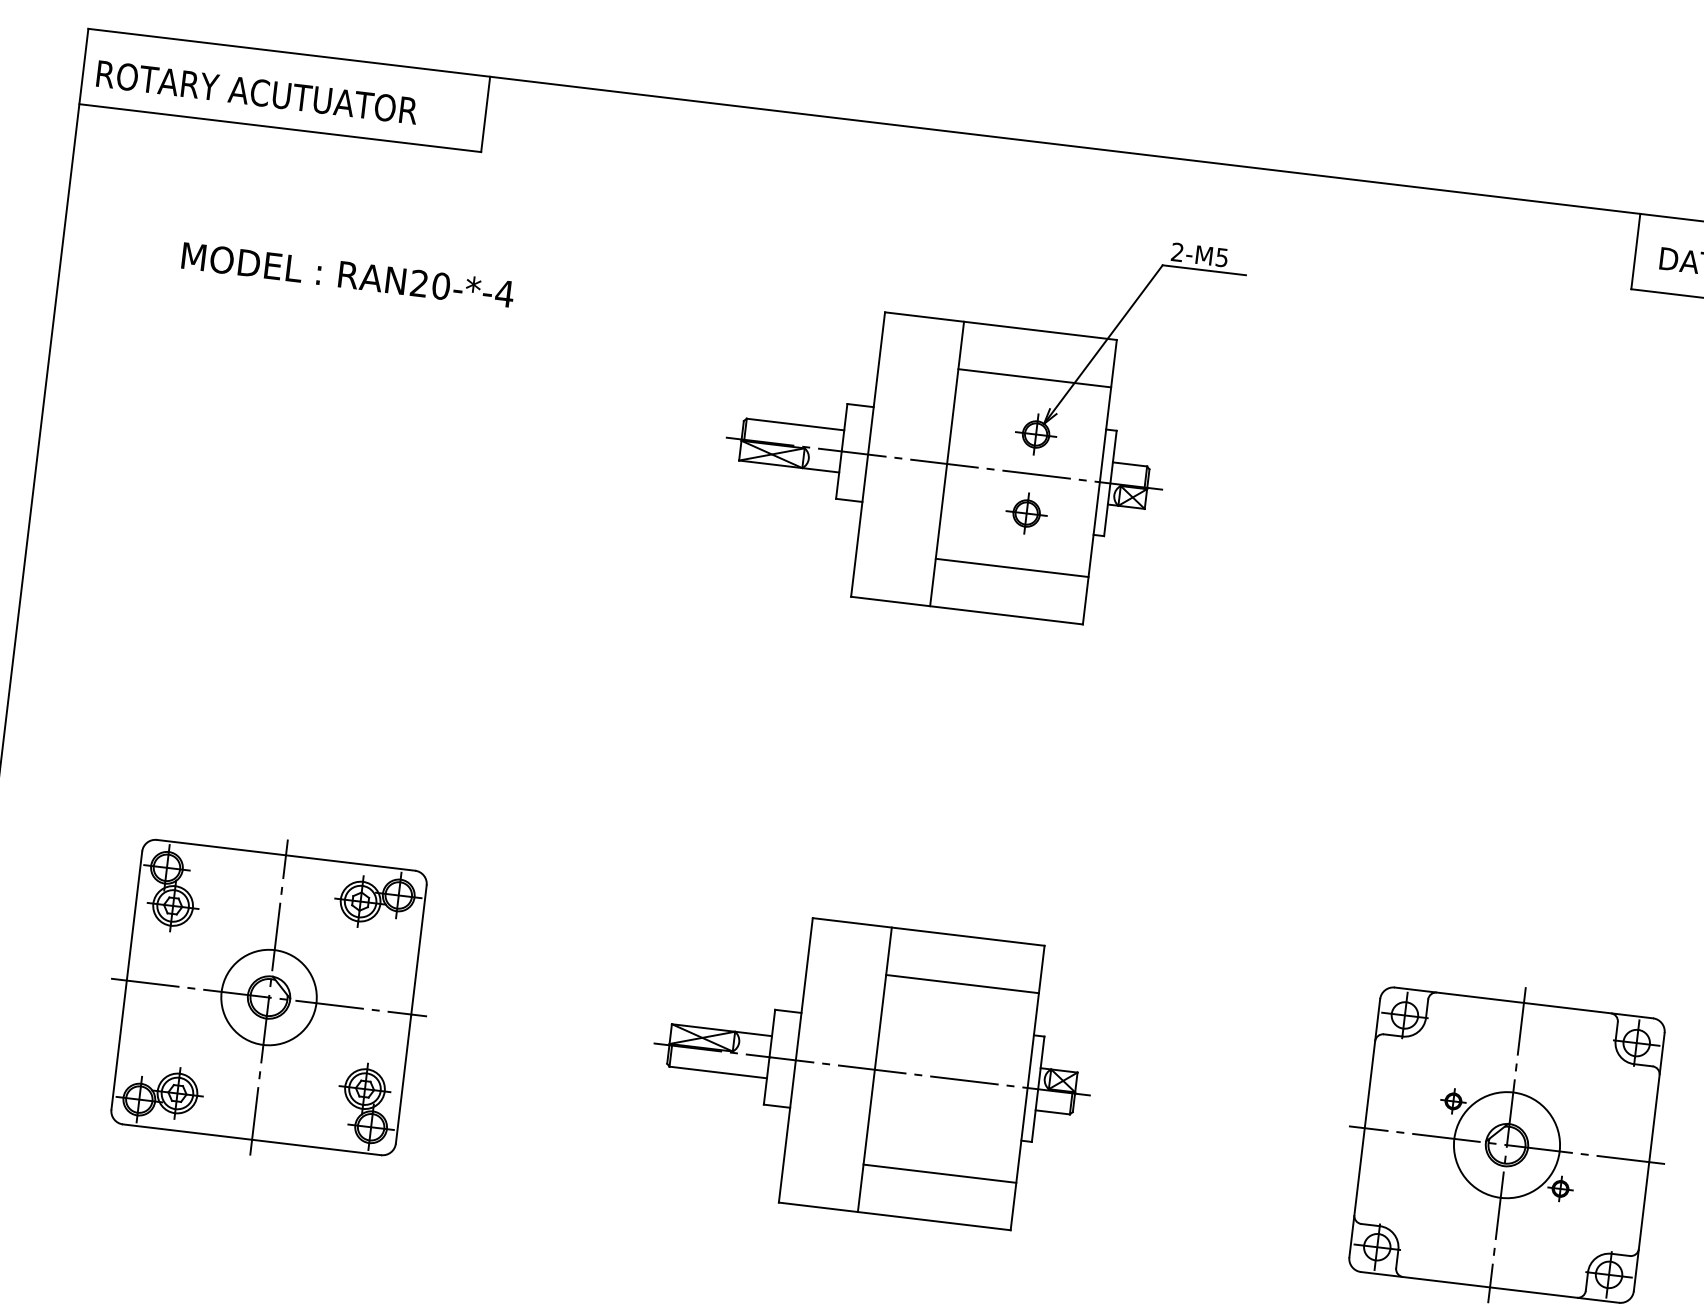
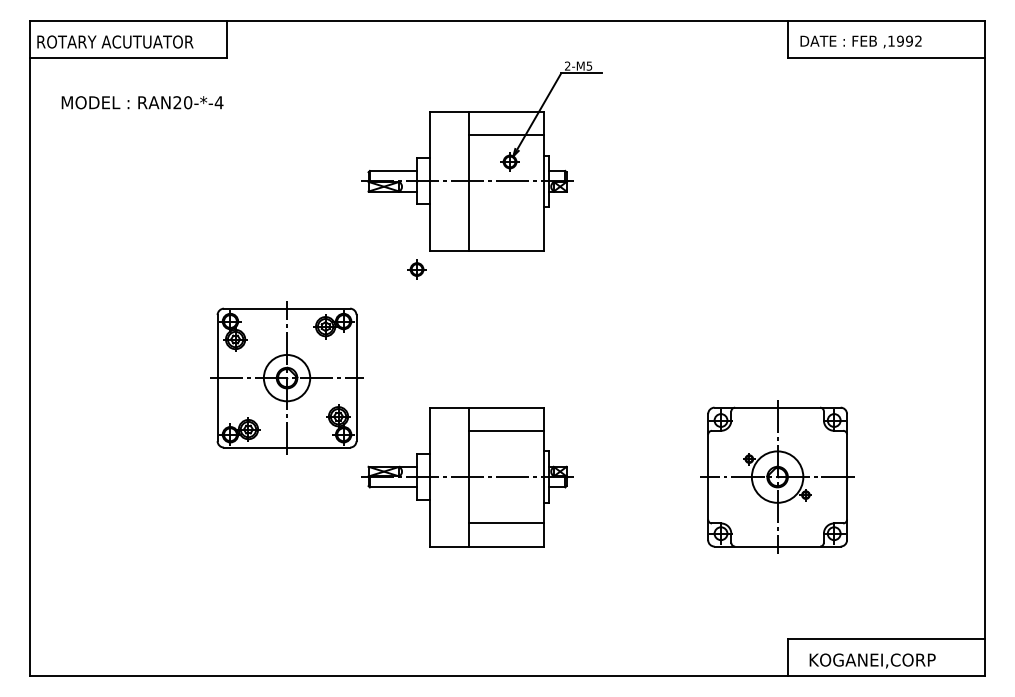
text: (347, 274) -> (142, 102), moved
part: (1025, 513) -> (416, 269), moved
line: (1010, 567) -> (505, 227), removed
part: (268, 996) -> (286, 377), moved

